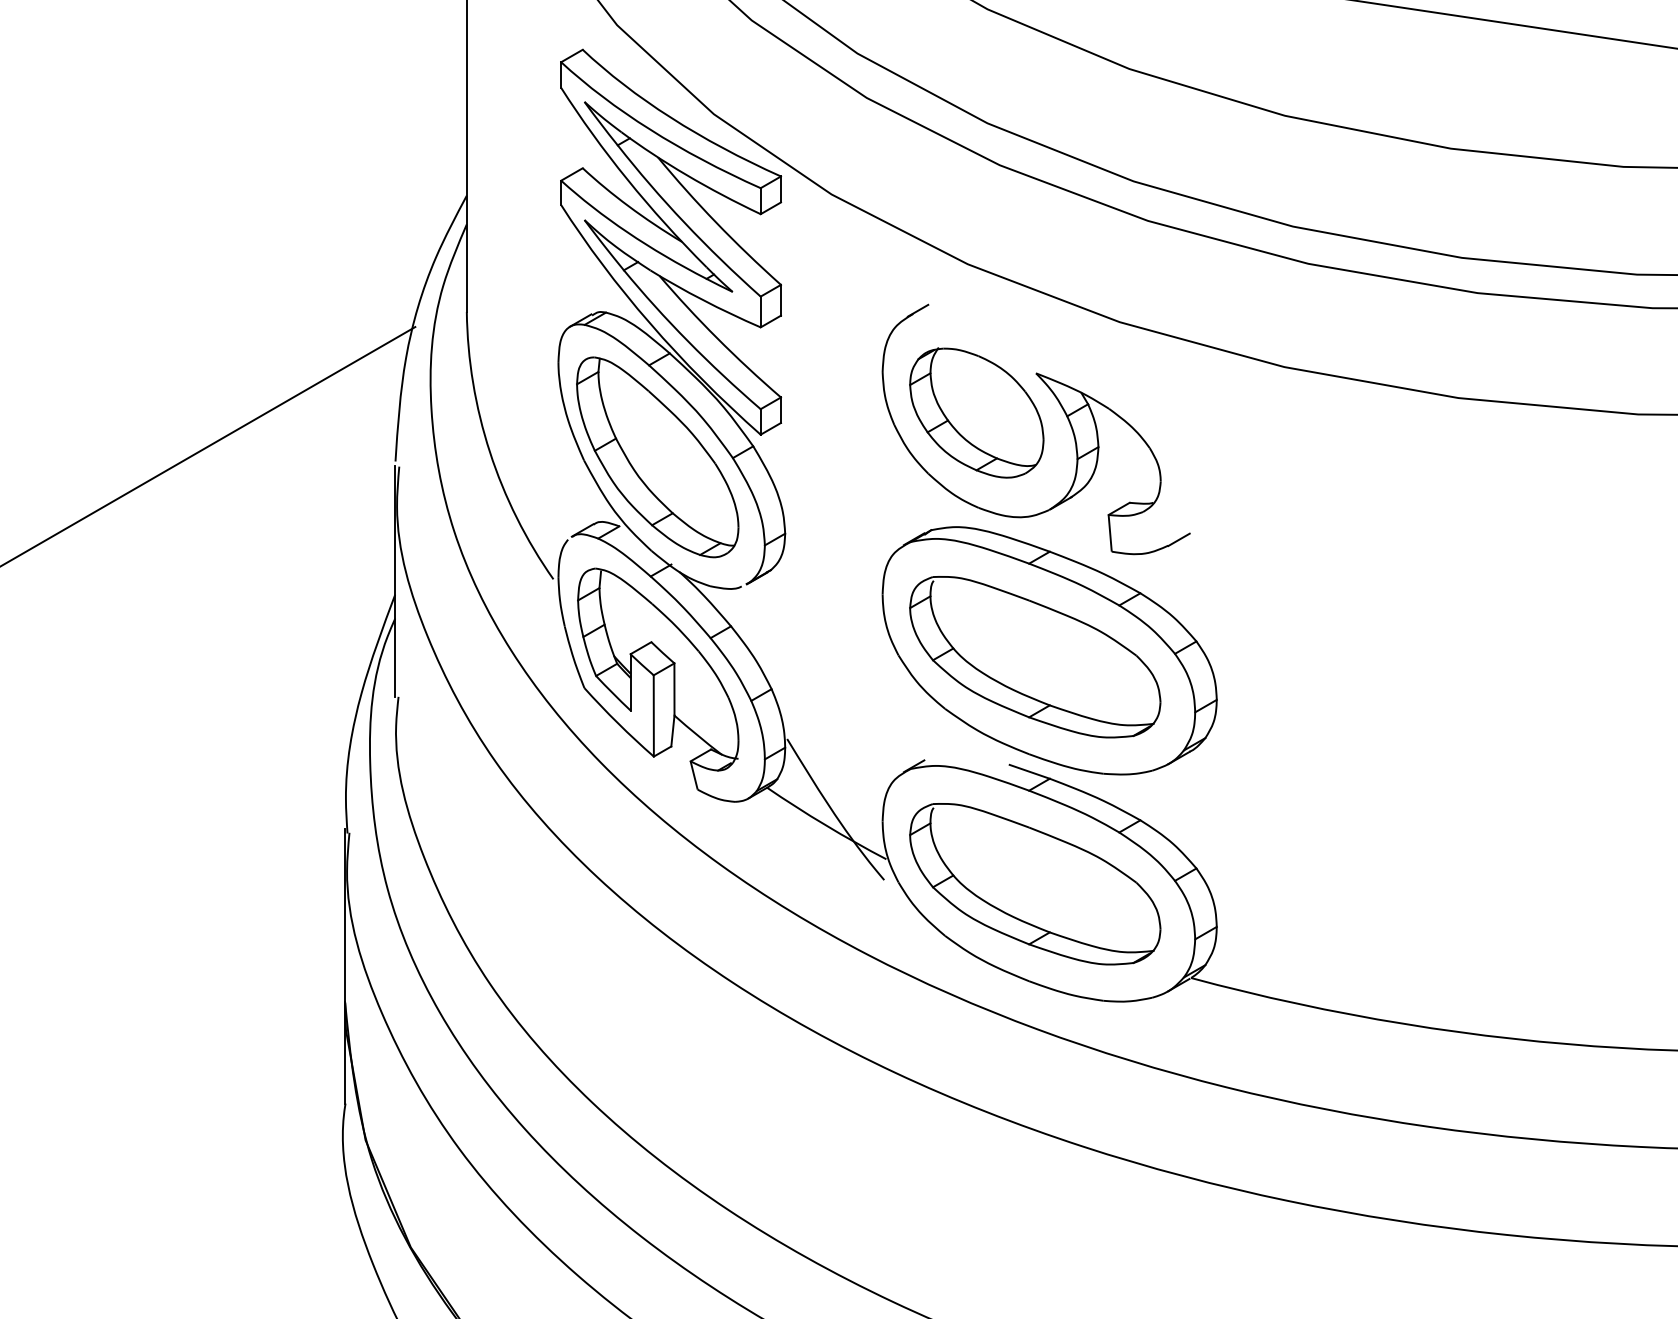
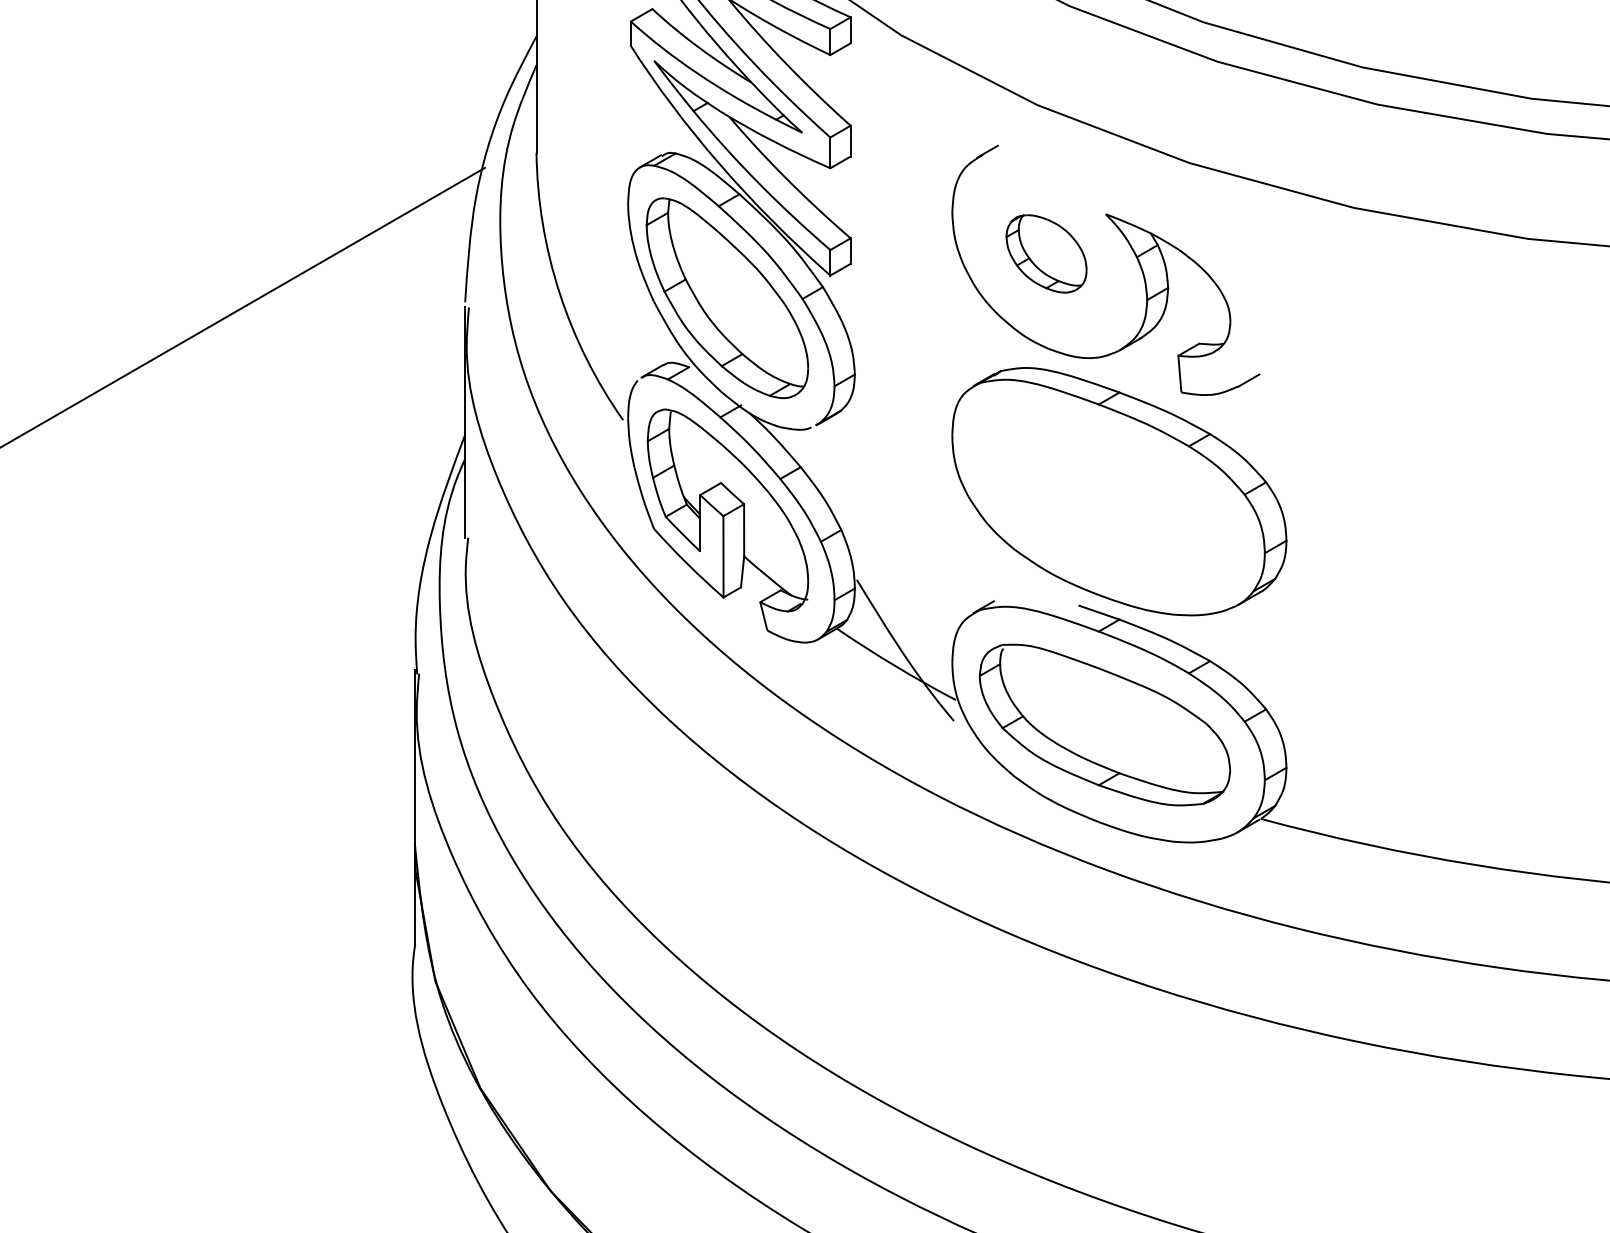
part: (976, 412) -> (1046, 253), size x0.6
part: (1035, 657) -> (1105, 498), removed

